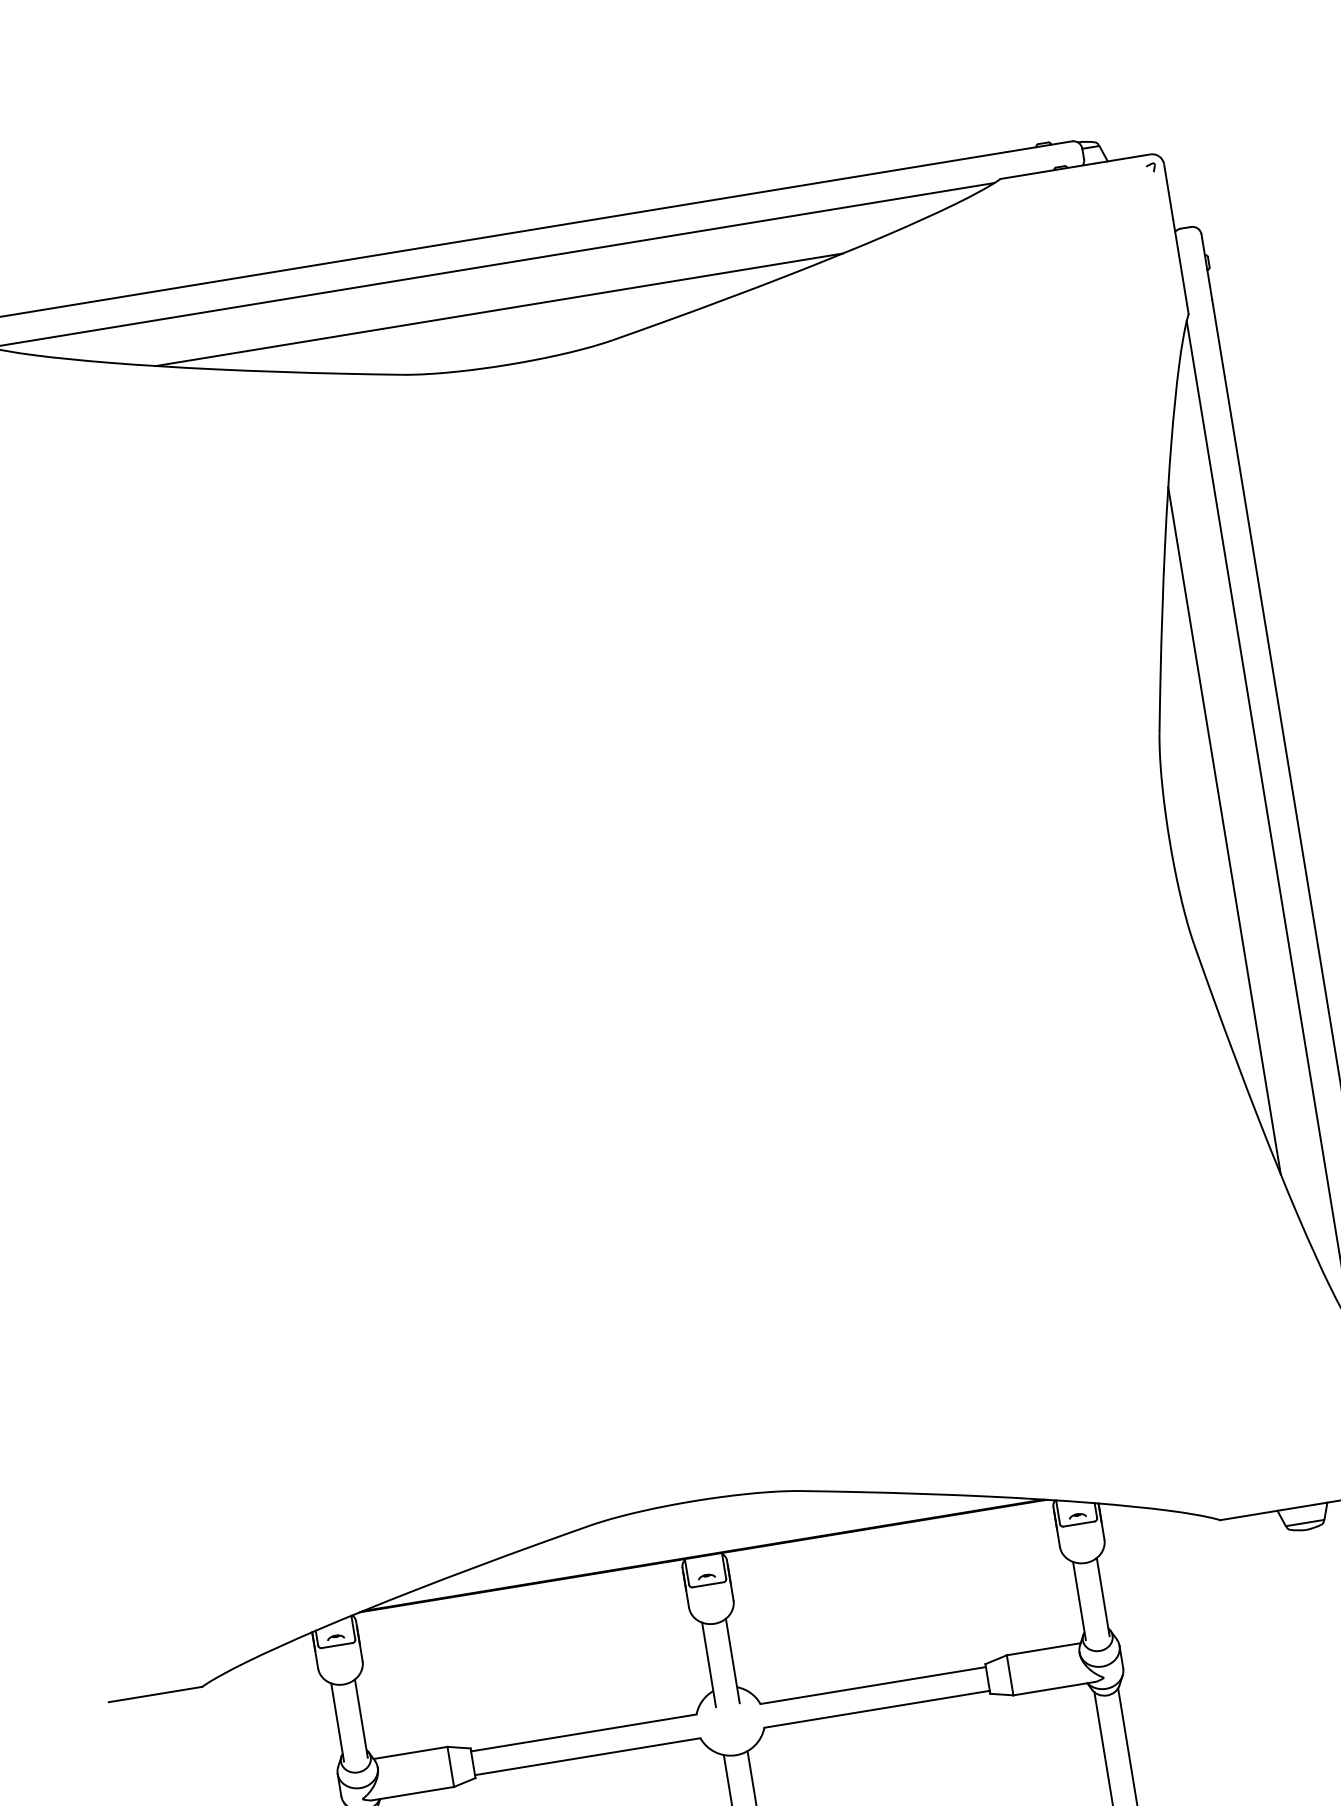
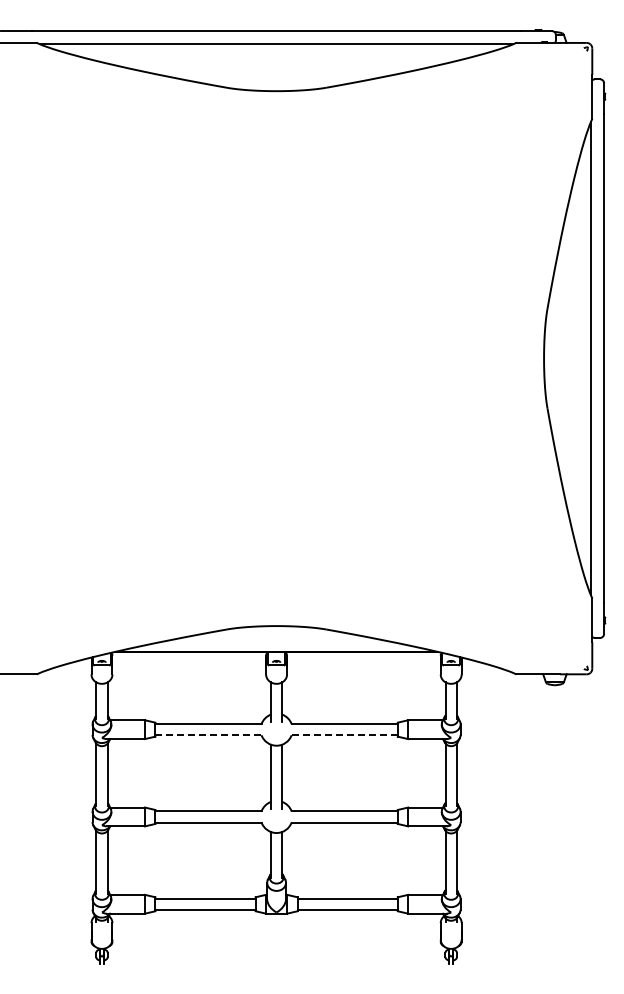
line: (499, 310) -> (276, 65), removed
line: (1223, 830) -> (569, 358), removed
line: (878, 1709) -> (345, 735), solid -> dashed
line: (587, 1757) -> (208, 735), solid -> dashed

